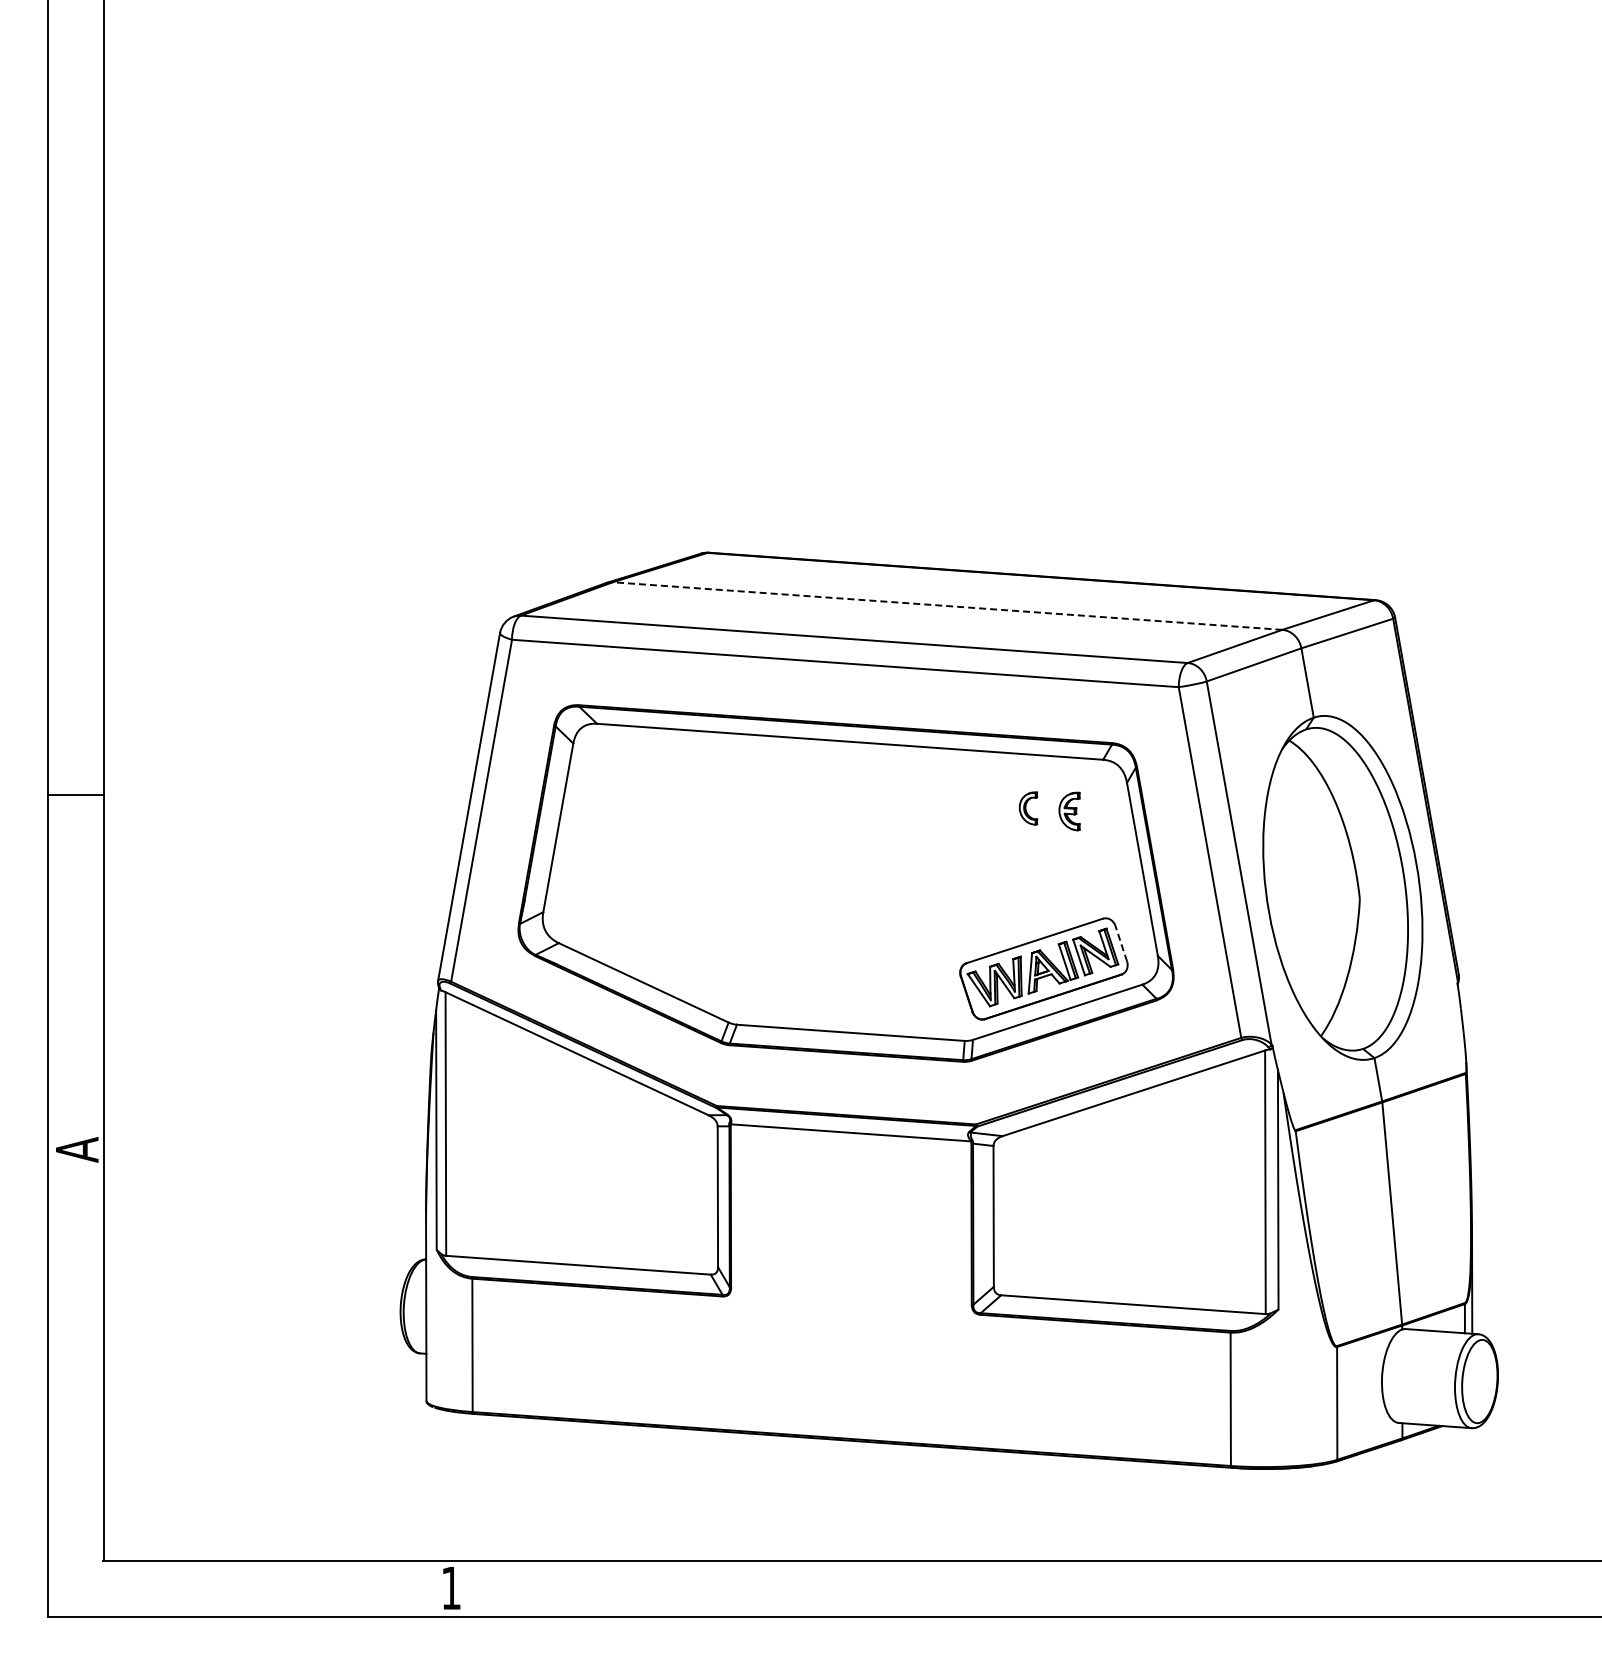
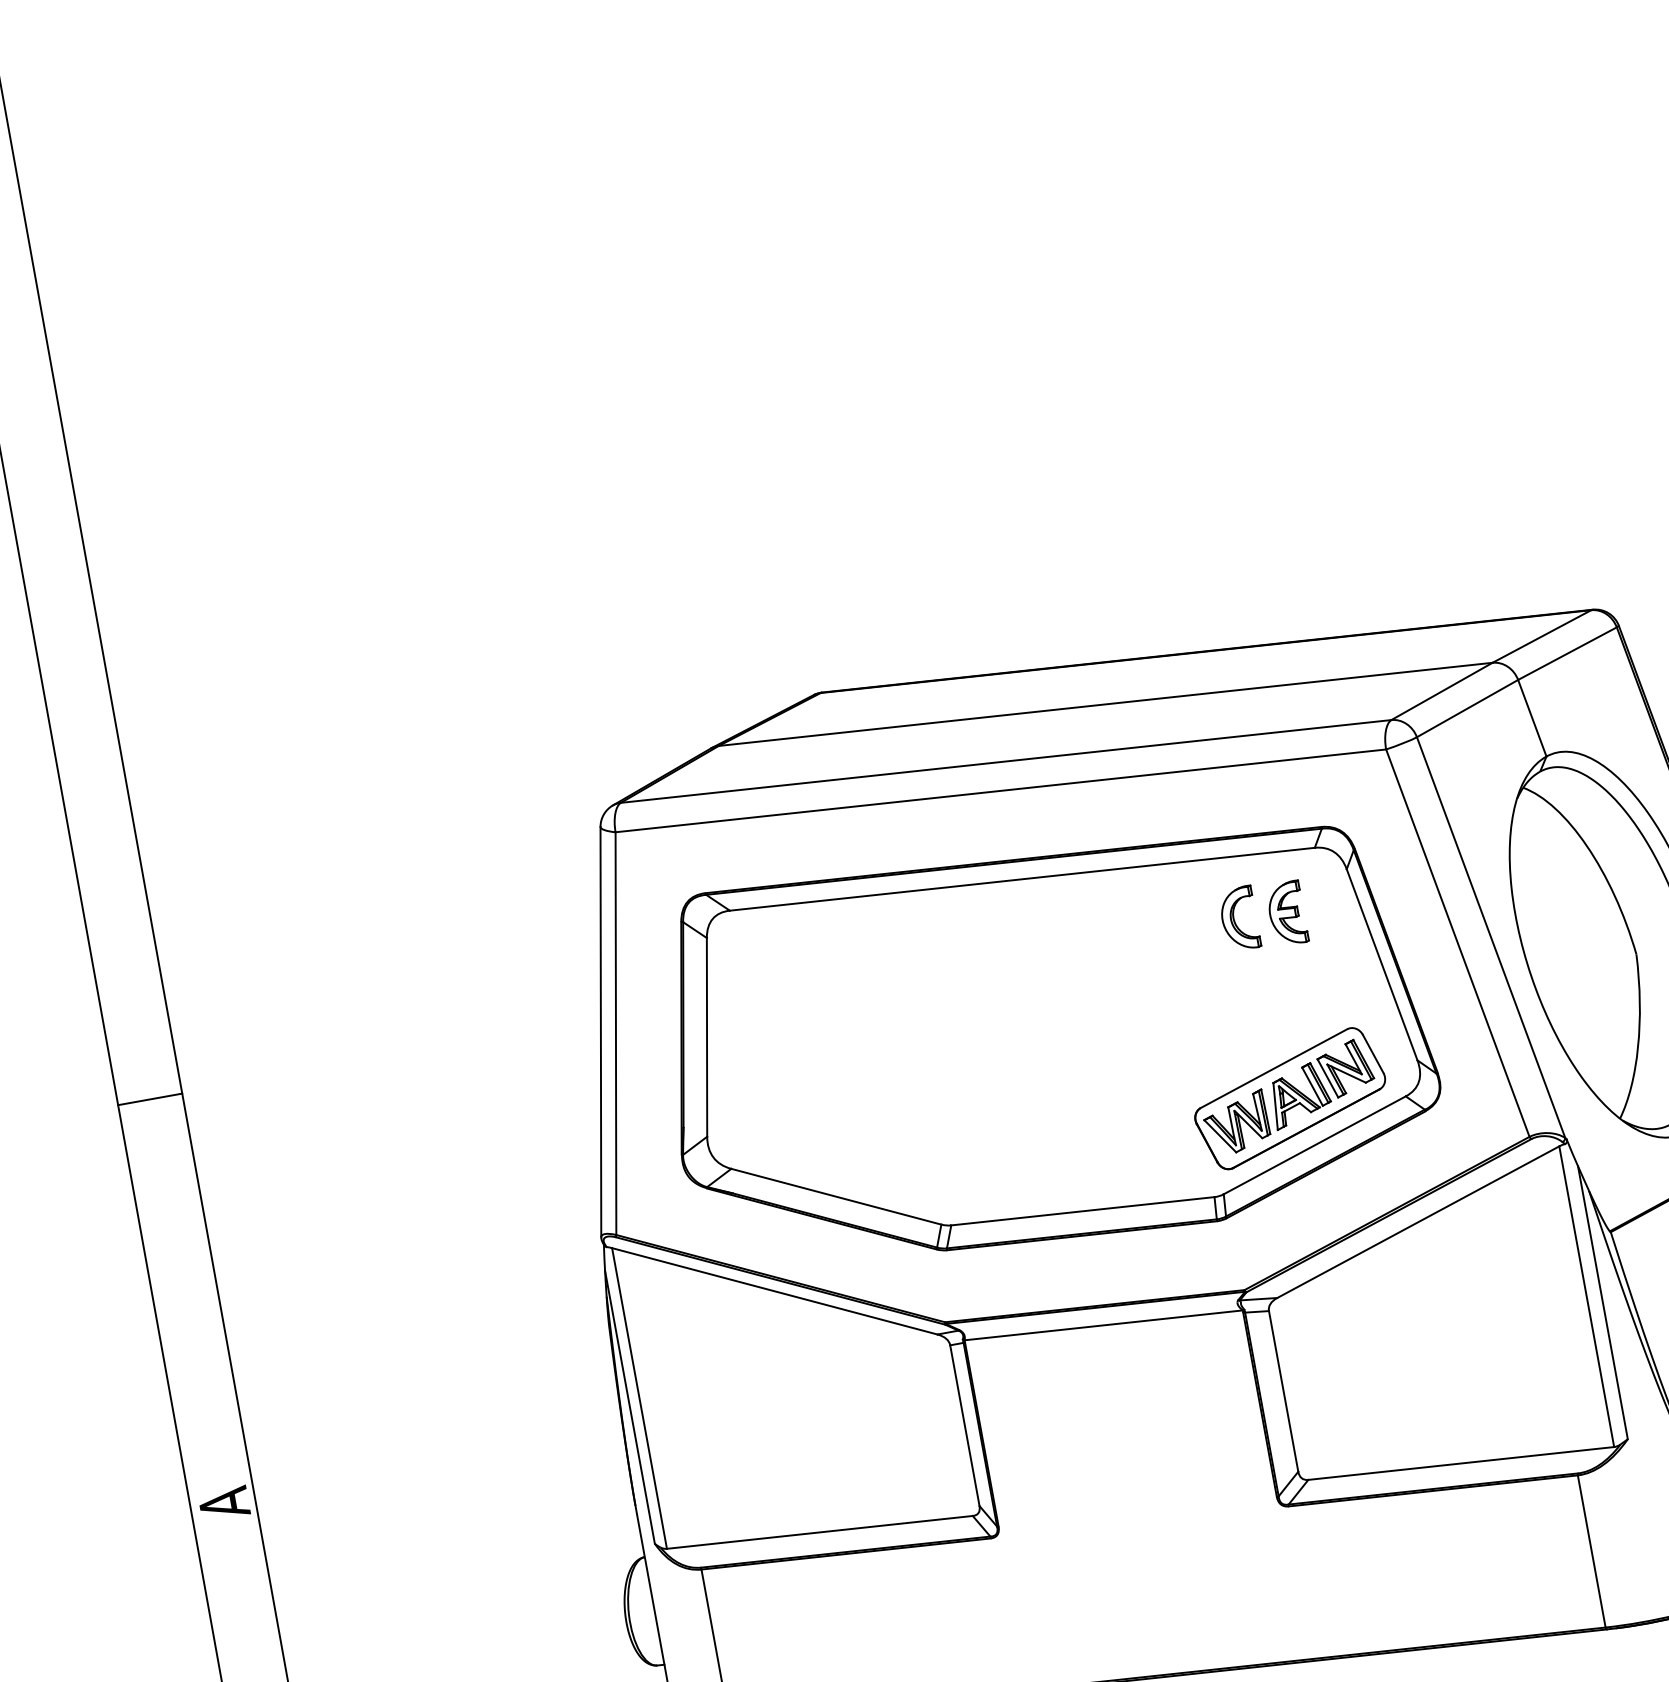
line: (947, 606) -> (1105, 704), dashed -> solid
part: (1028, 808) -> (1239, 918), size x1.67
part: (1069, 811) -> (1287, 913), size x1.43
line: (1121, 943) -> (1373, 1053), dashed -> solid

